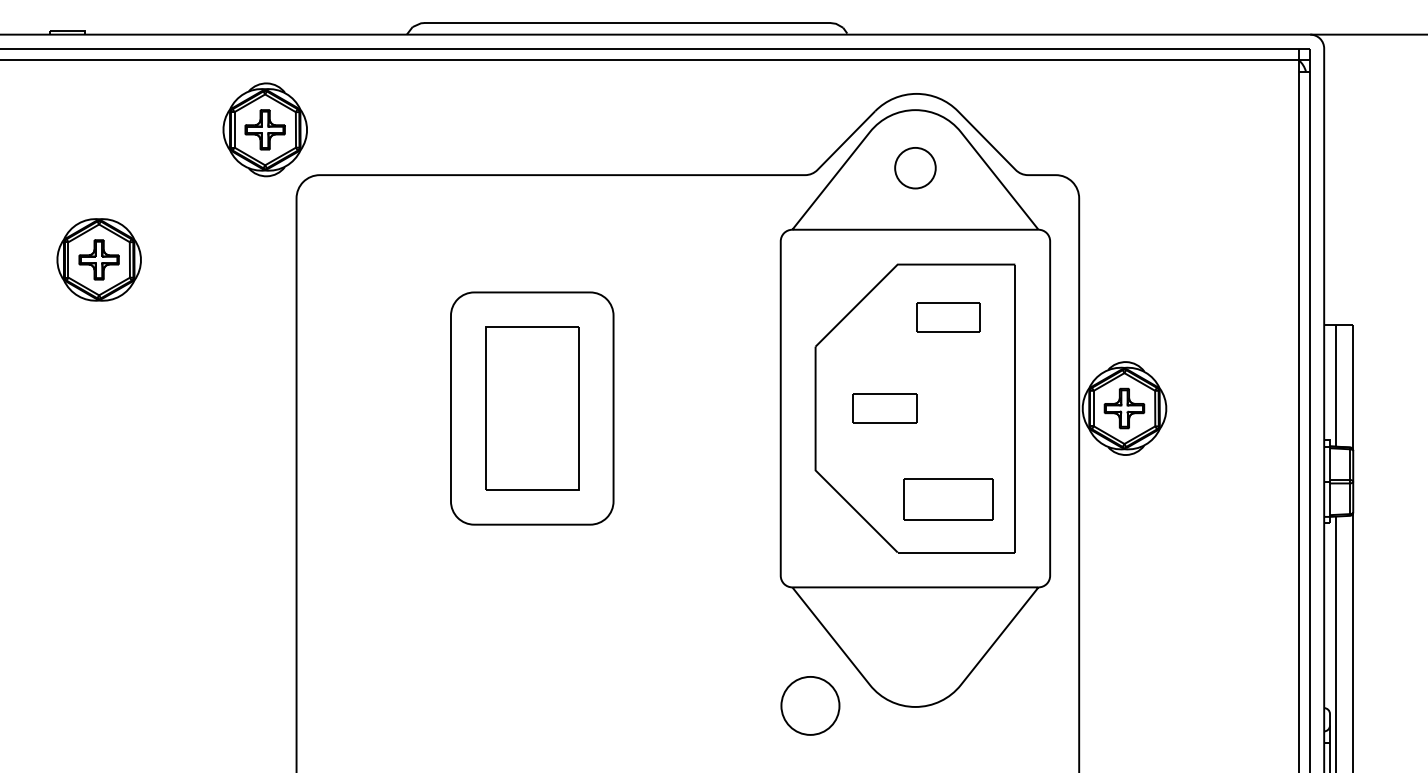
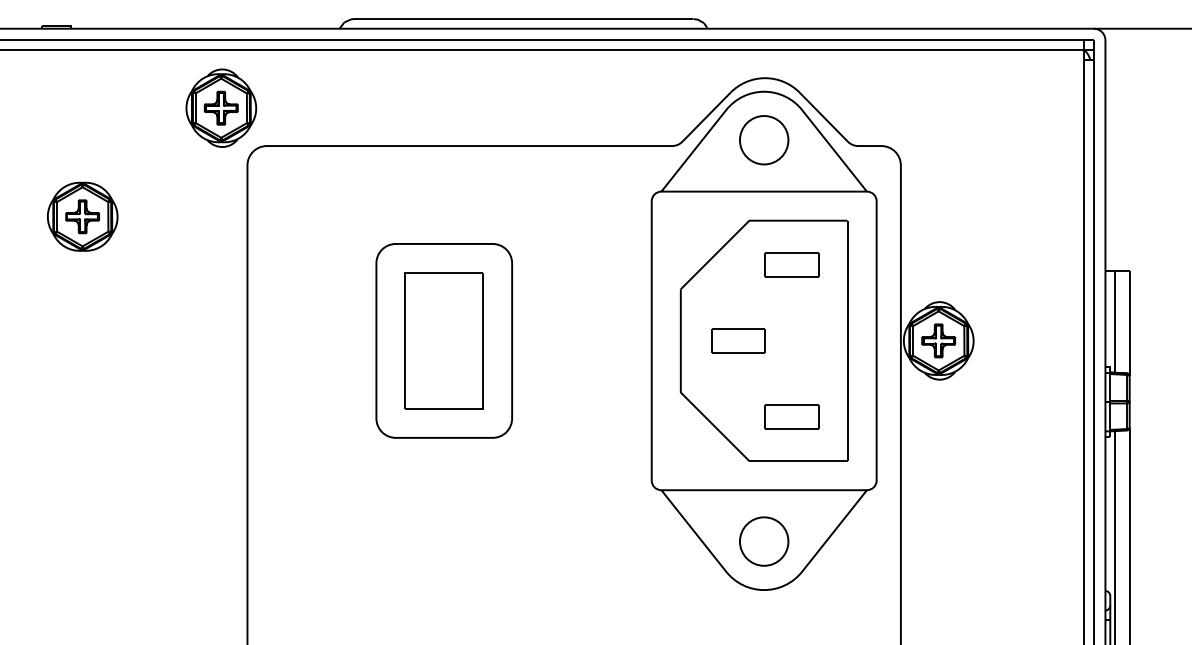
circle: (915, 168) -> (764, 140), size x1.43
part: (948, 499) -> (791, 416), size x0.71
circle: (810, 705) -> (764, 541), moved

